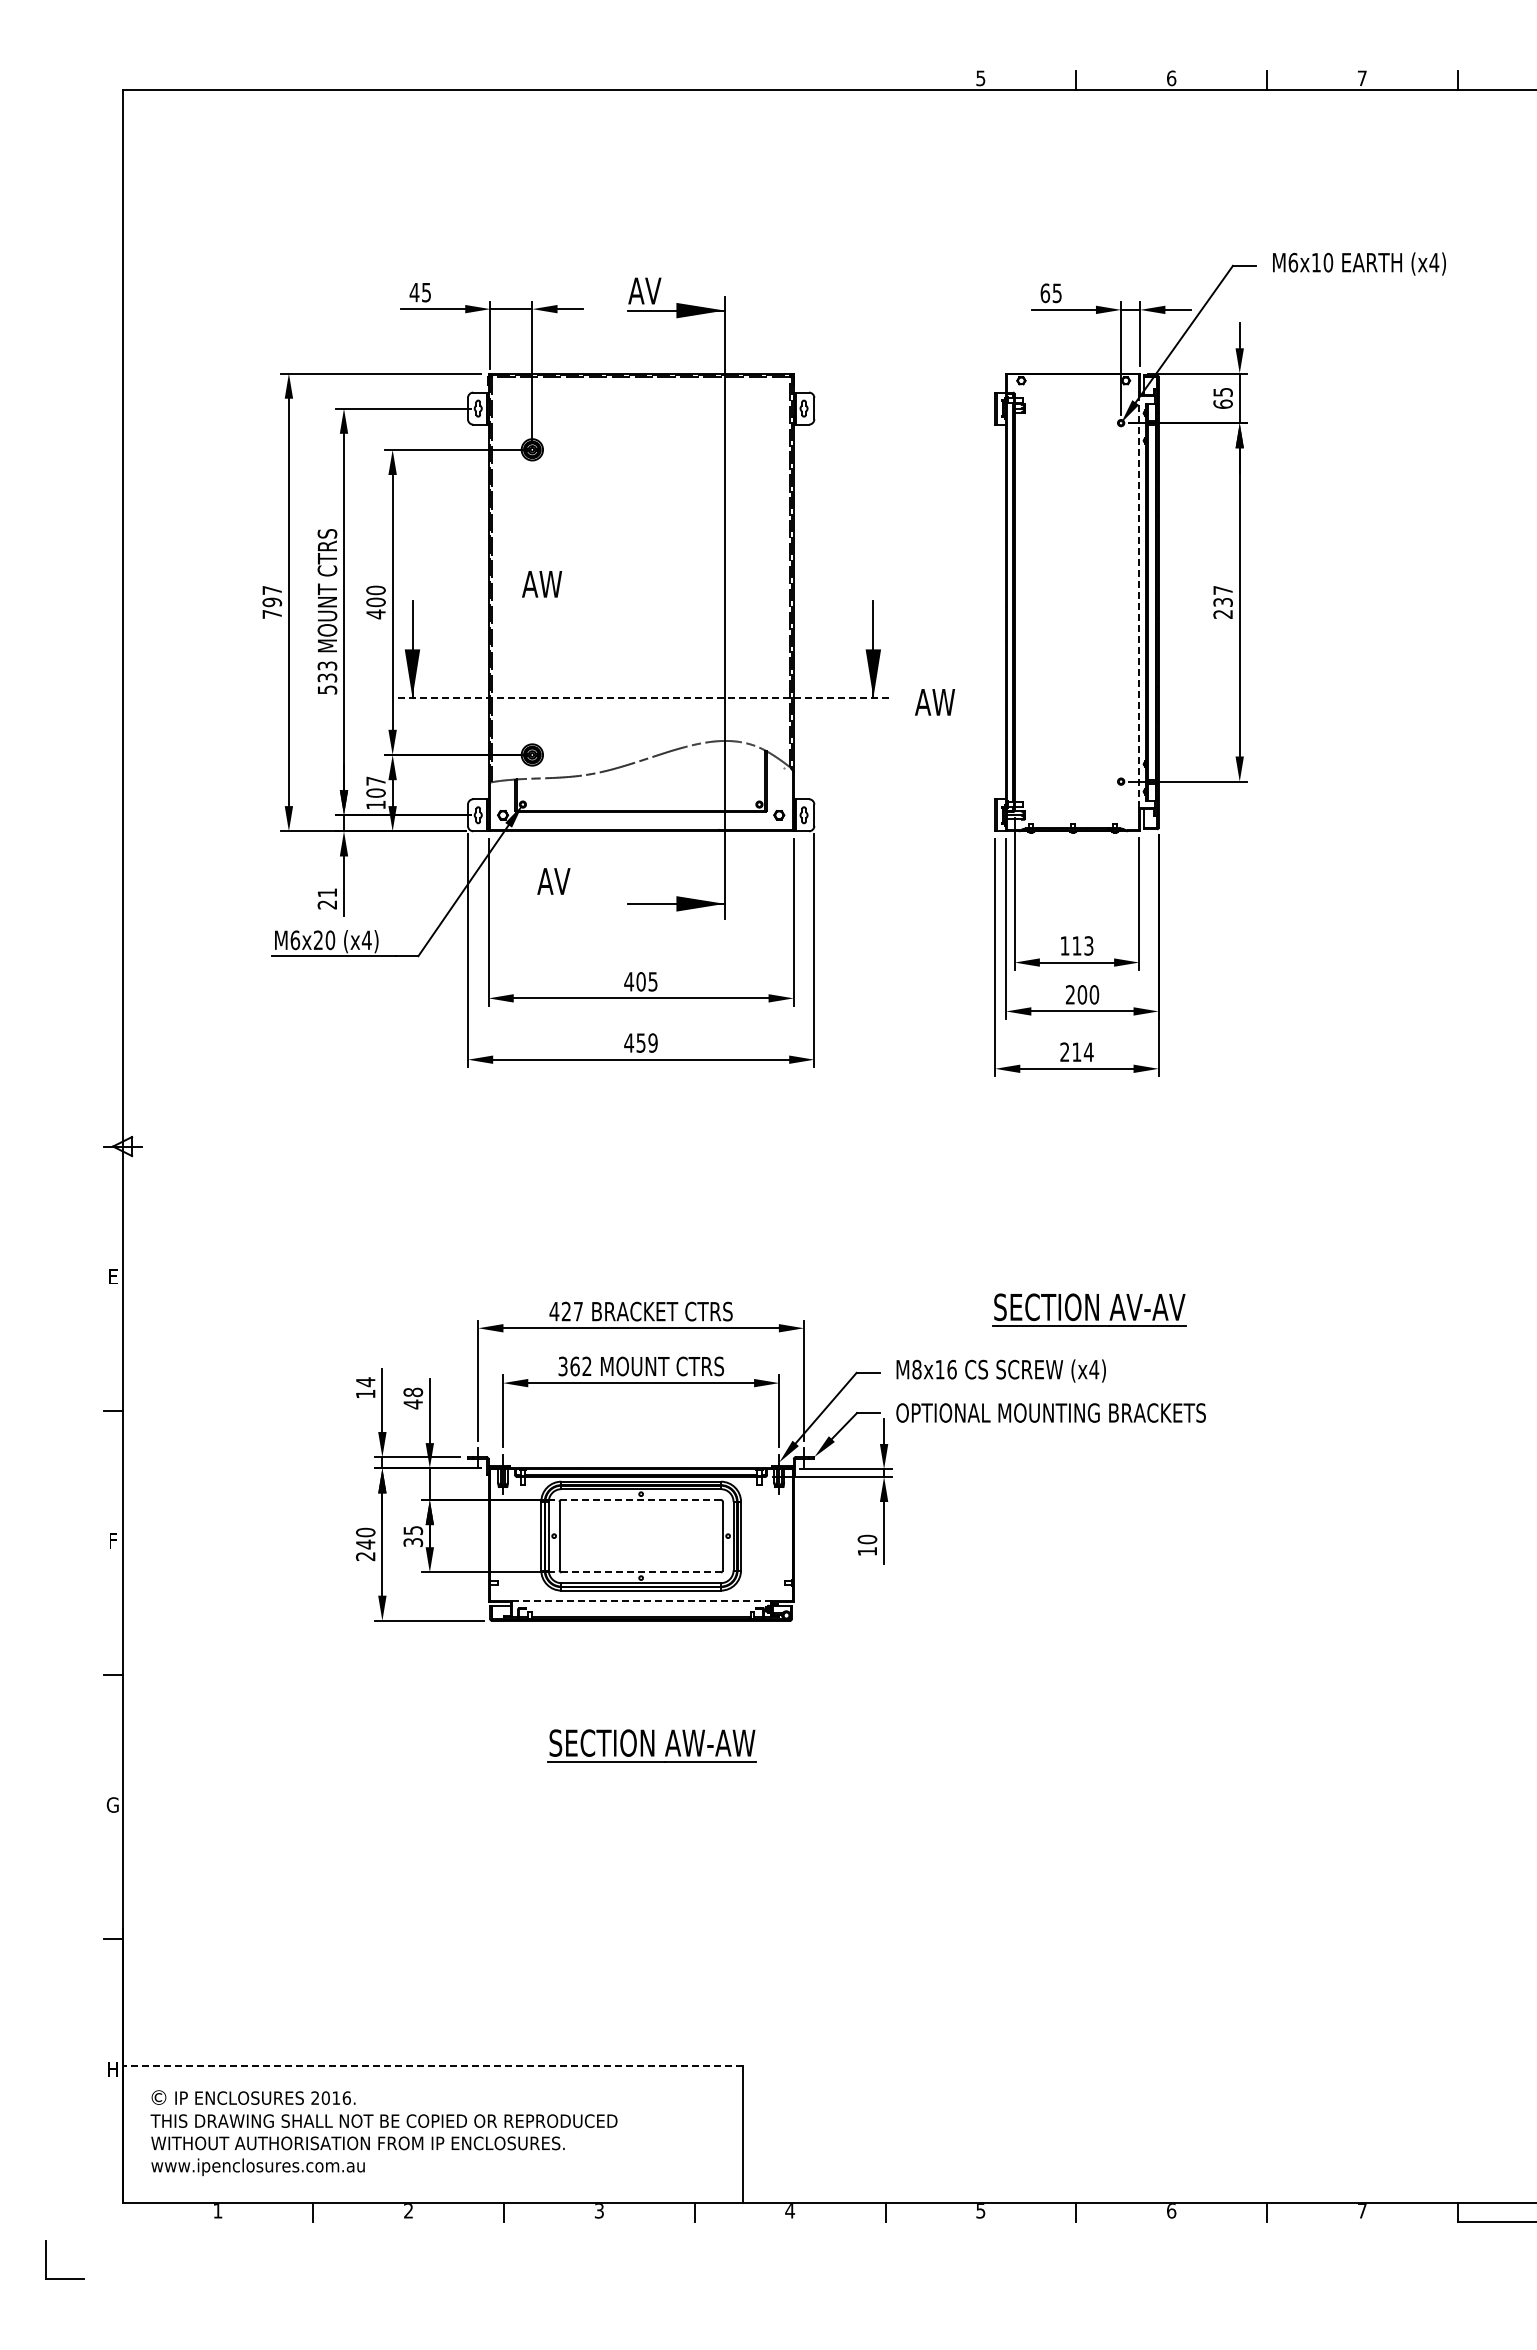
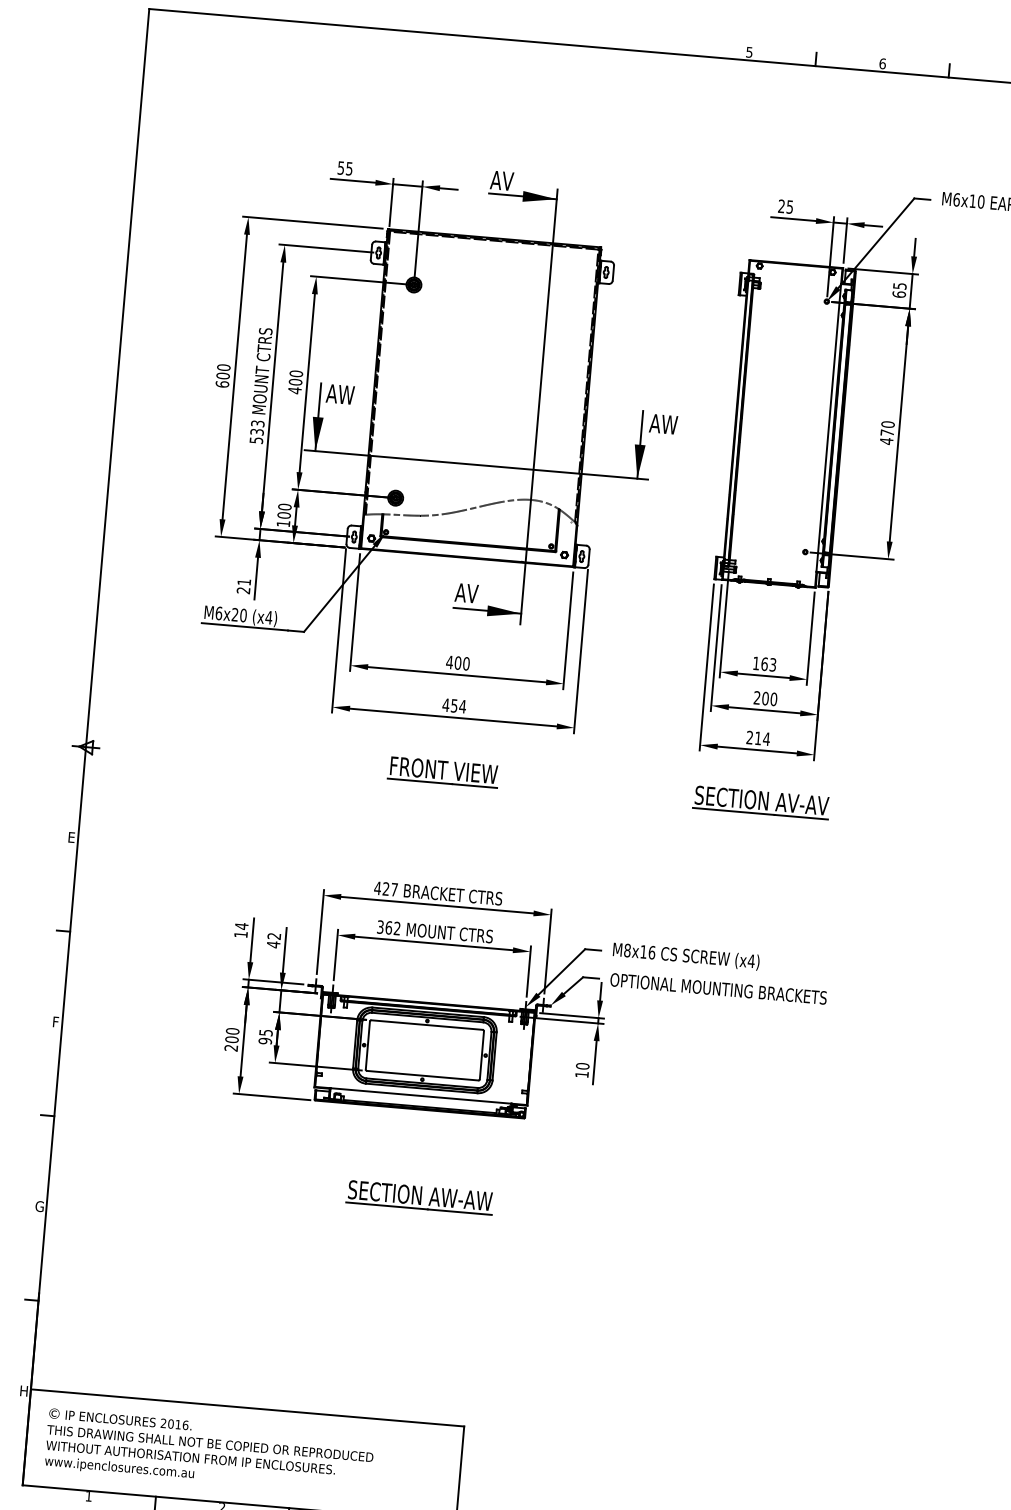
text: (414, 292) -> (341, 168), 45 -> 55
text: (1045, 293) -> (781, 206), 65 -> 25
text: (542, 584) -> (340, 394), moved
text: (272, 601) -> (223, 375), 797 -> 600
line: (1139, 602) -> (828, 428), dashed -> solid
text: (1222, 602) -> (886, 432), 237 -> 470
line: (642, 697) -> (476, 464), dashed -> solid
text: (934, 702) -> (663, 424), moved
text: (375, 780) -> (284, 506), 107 -> 100
text: (553, 881) -> (466, 593), moved
text: (1076, 945) -> (764, 663), 113 -> 163
text: (652, 981) -> (466, 663), 405 -> 400
text: (652, 1042) -> (462, 706), 459 -> 454
part: (633, 1138) -> (443, 772), added
part: (1089, 1309) -> (761, 802), moved
text: (413, 1392) -> (274, 936), 48 -> 42
line: (641, 1499) -> (427, 1024), dashed -> solid
text: (412, 1542) -> (264, 1041), 35 -> 95
text: (365, 1544) -> (231, 1039), 240 -> 200
line: (641, 1572) -> (422, 1075), dashed -> solid
line: (641, 1601) -> (421, 1096), dashed -> solid
line: (432, 2065) -> (247, 1407), dashed -> solid

